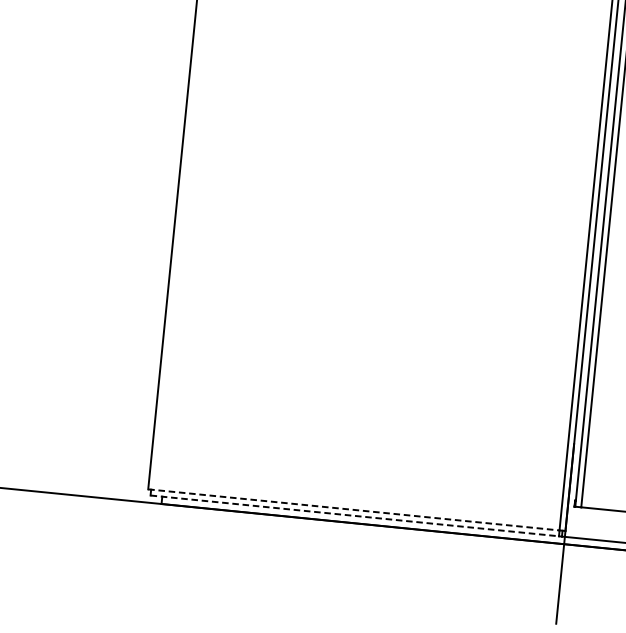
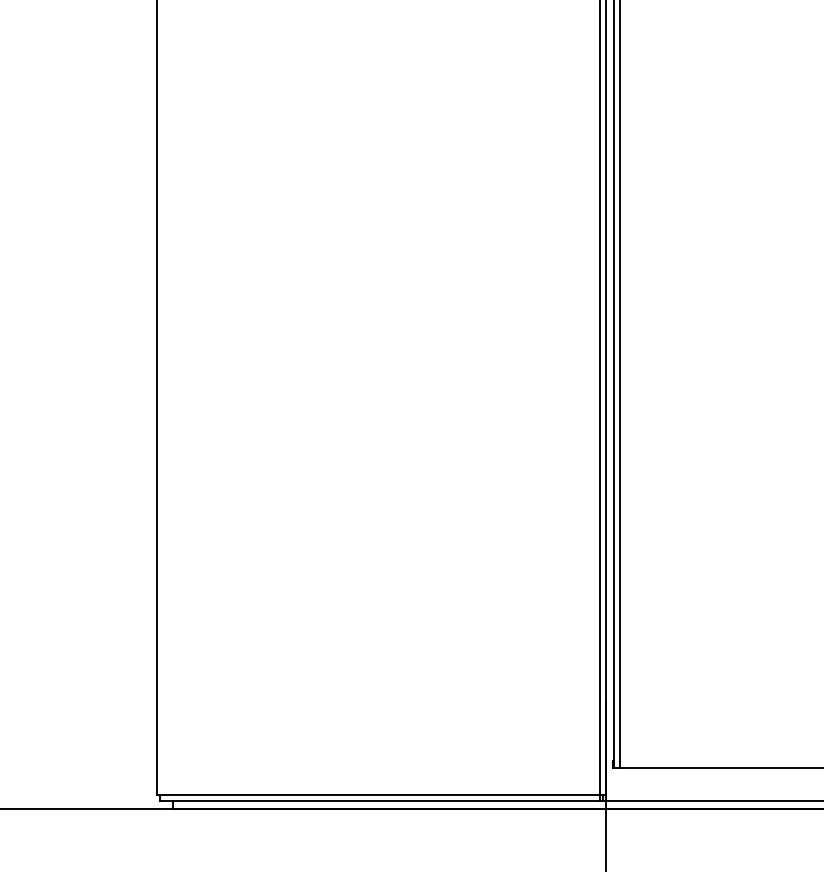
line: (354, 509) -> (378, 794), dashed -> solid
line: (354, 516) -> (379, 801), dashed -> solid

